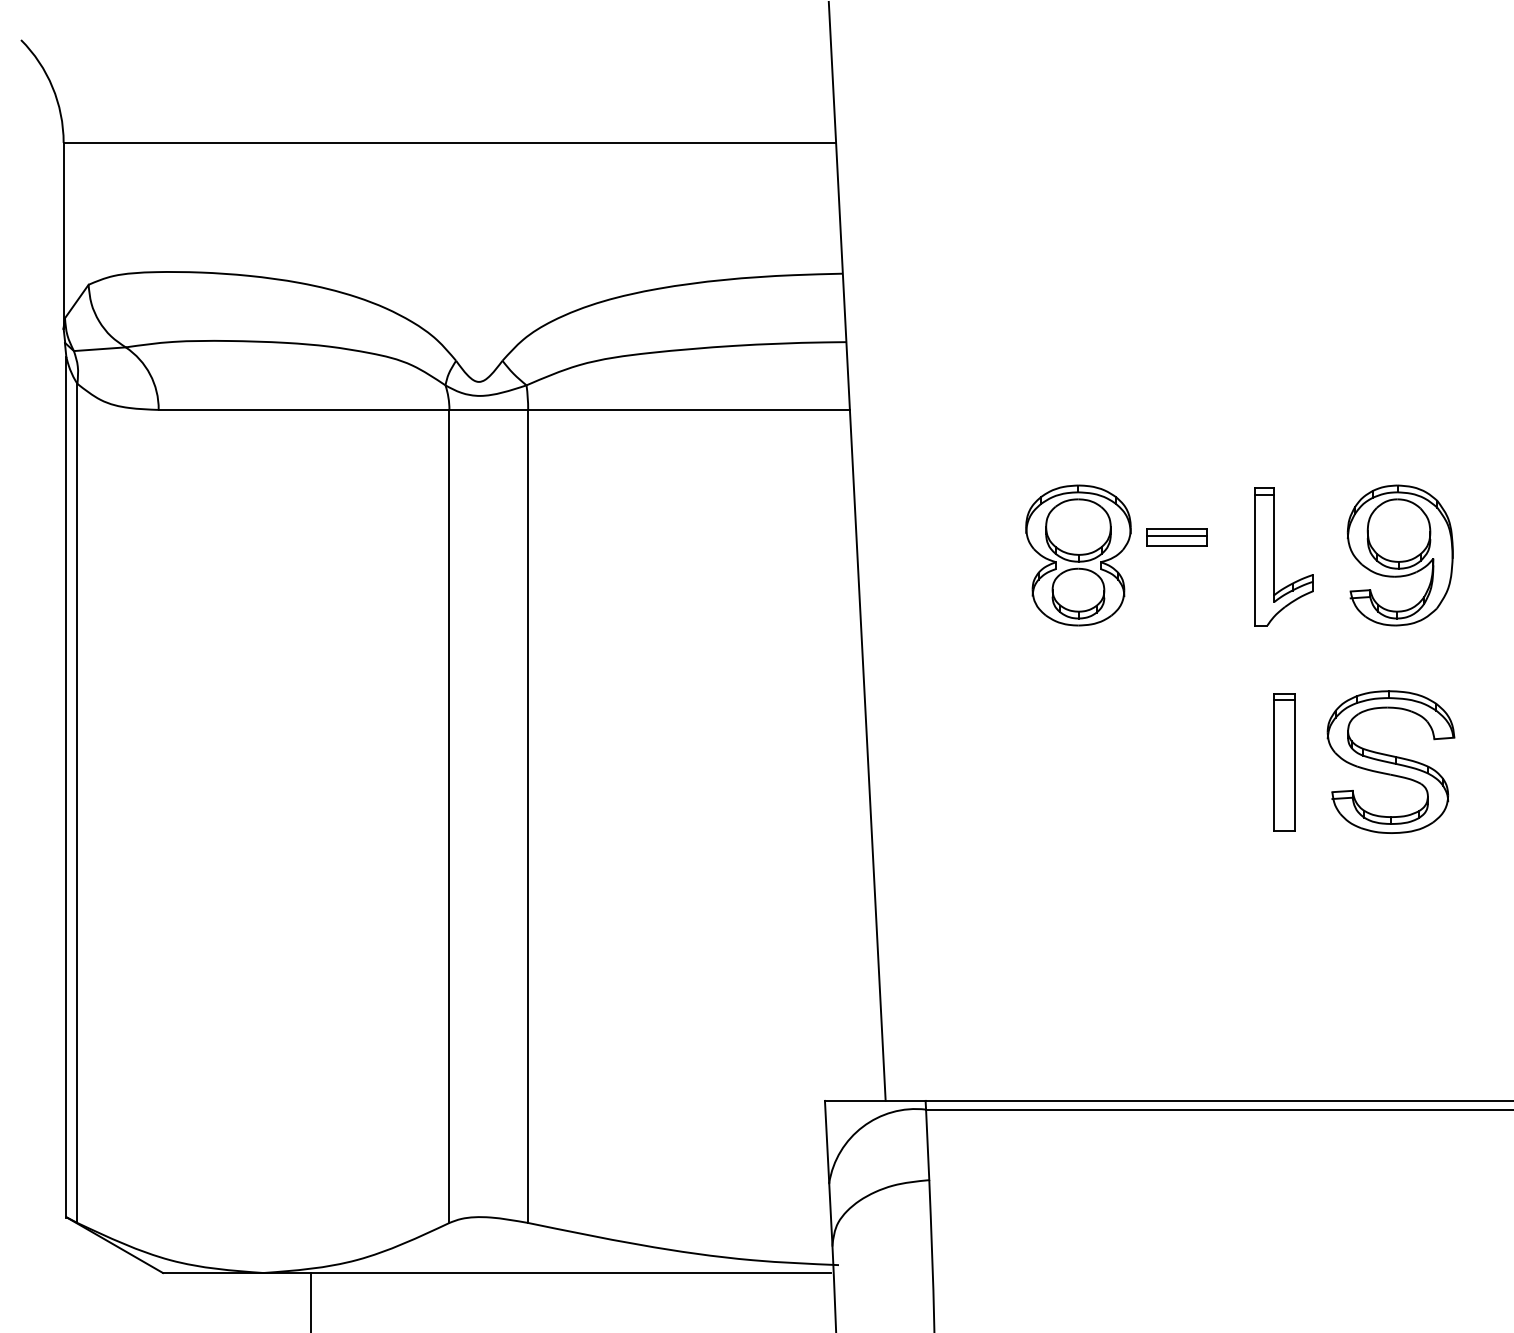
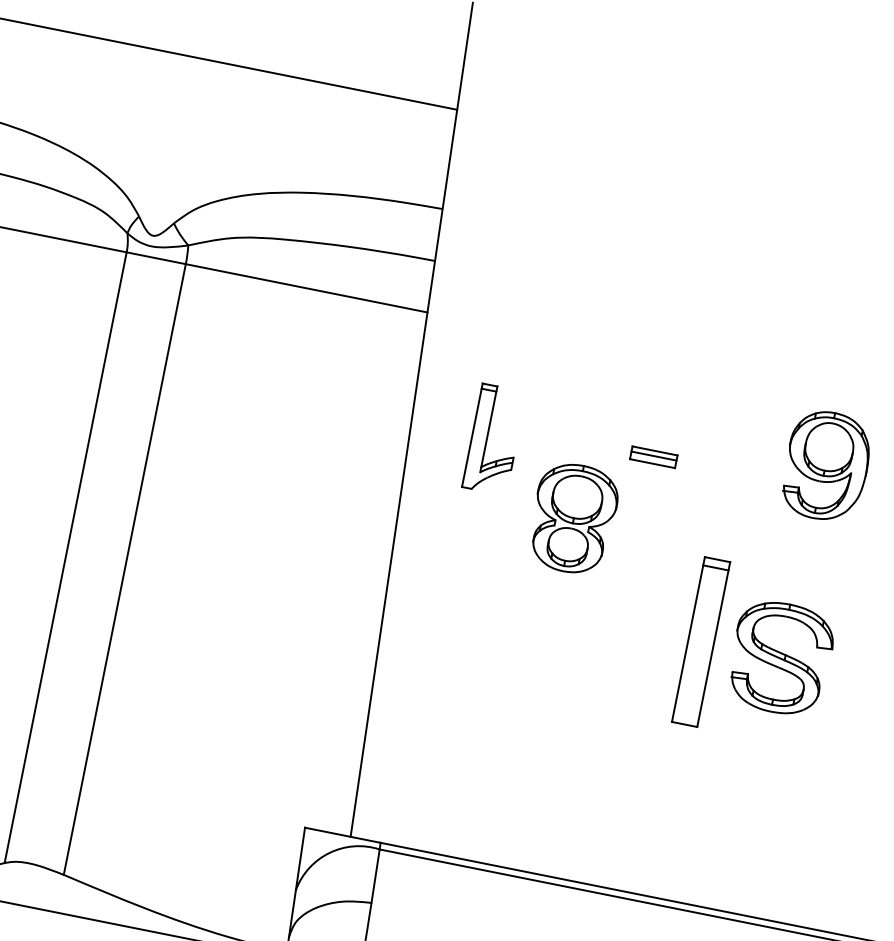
part: (1078, 555) -> (573, 518), moved
part: (1399, 555) -> (826, 465), moved
part: (1274, 556) -> (487, 438), moved
part: (1284, 762) -> (701, 642), size x1.6

